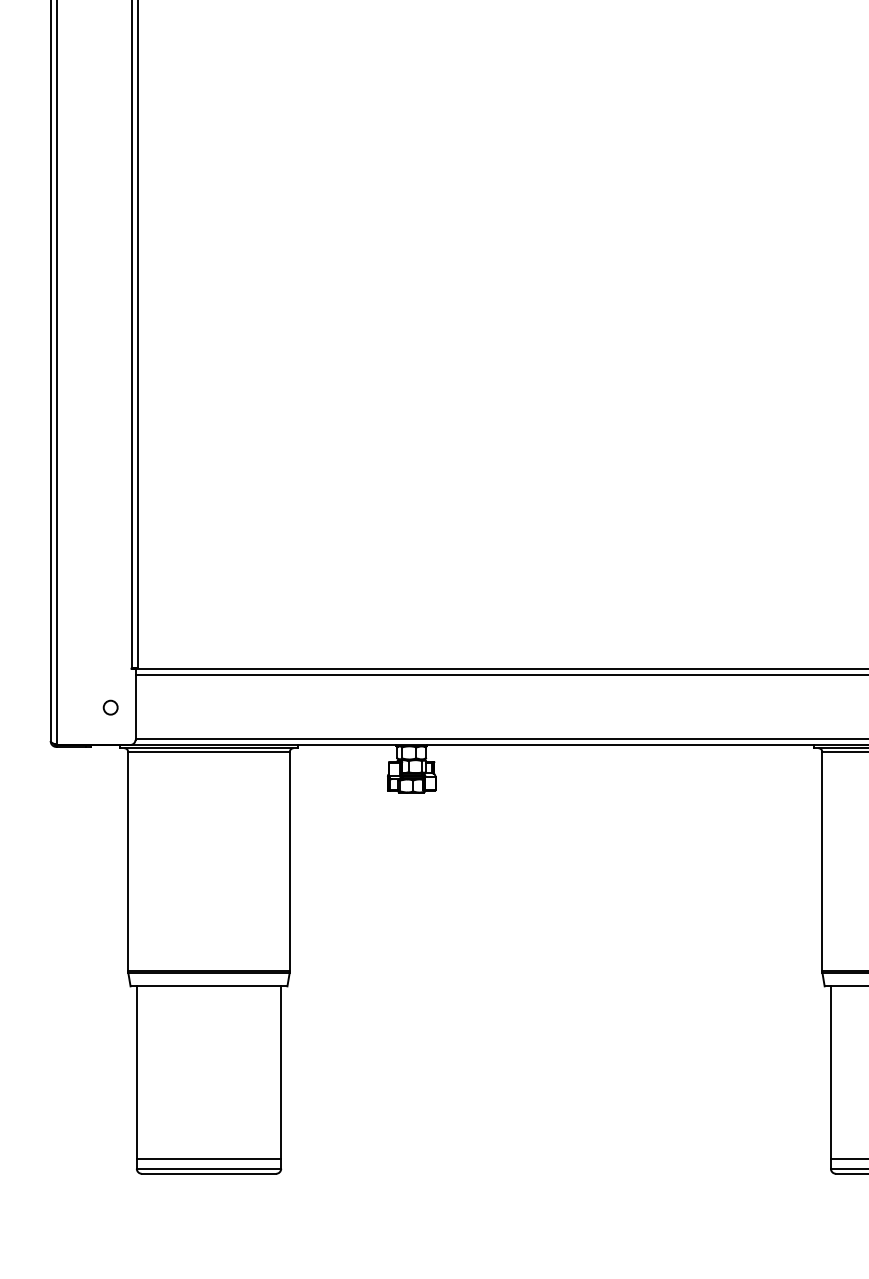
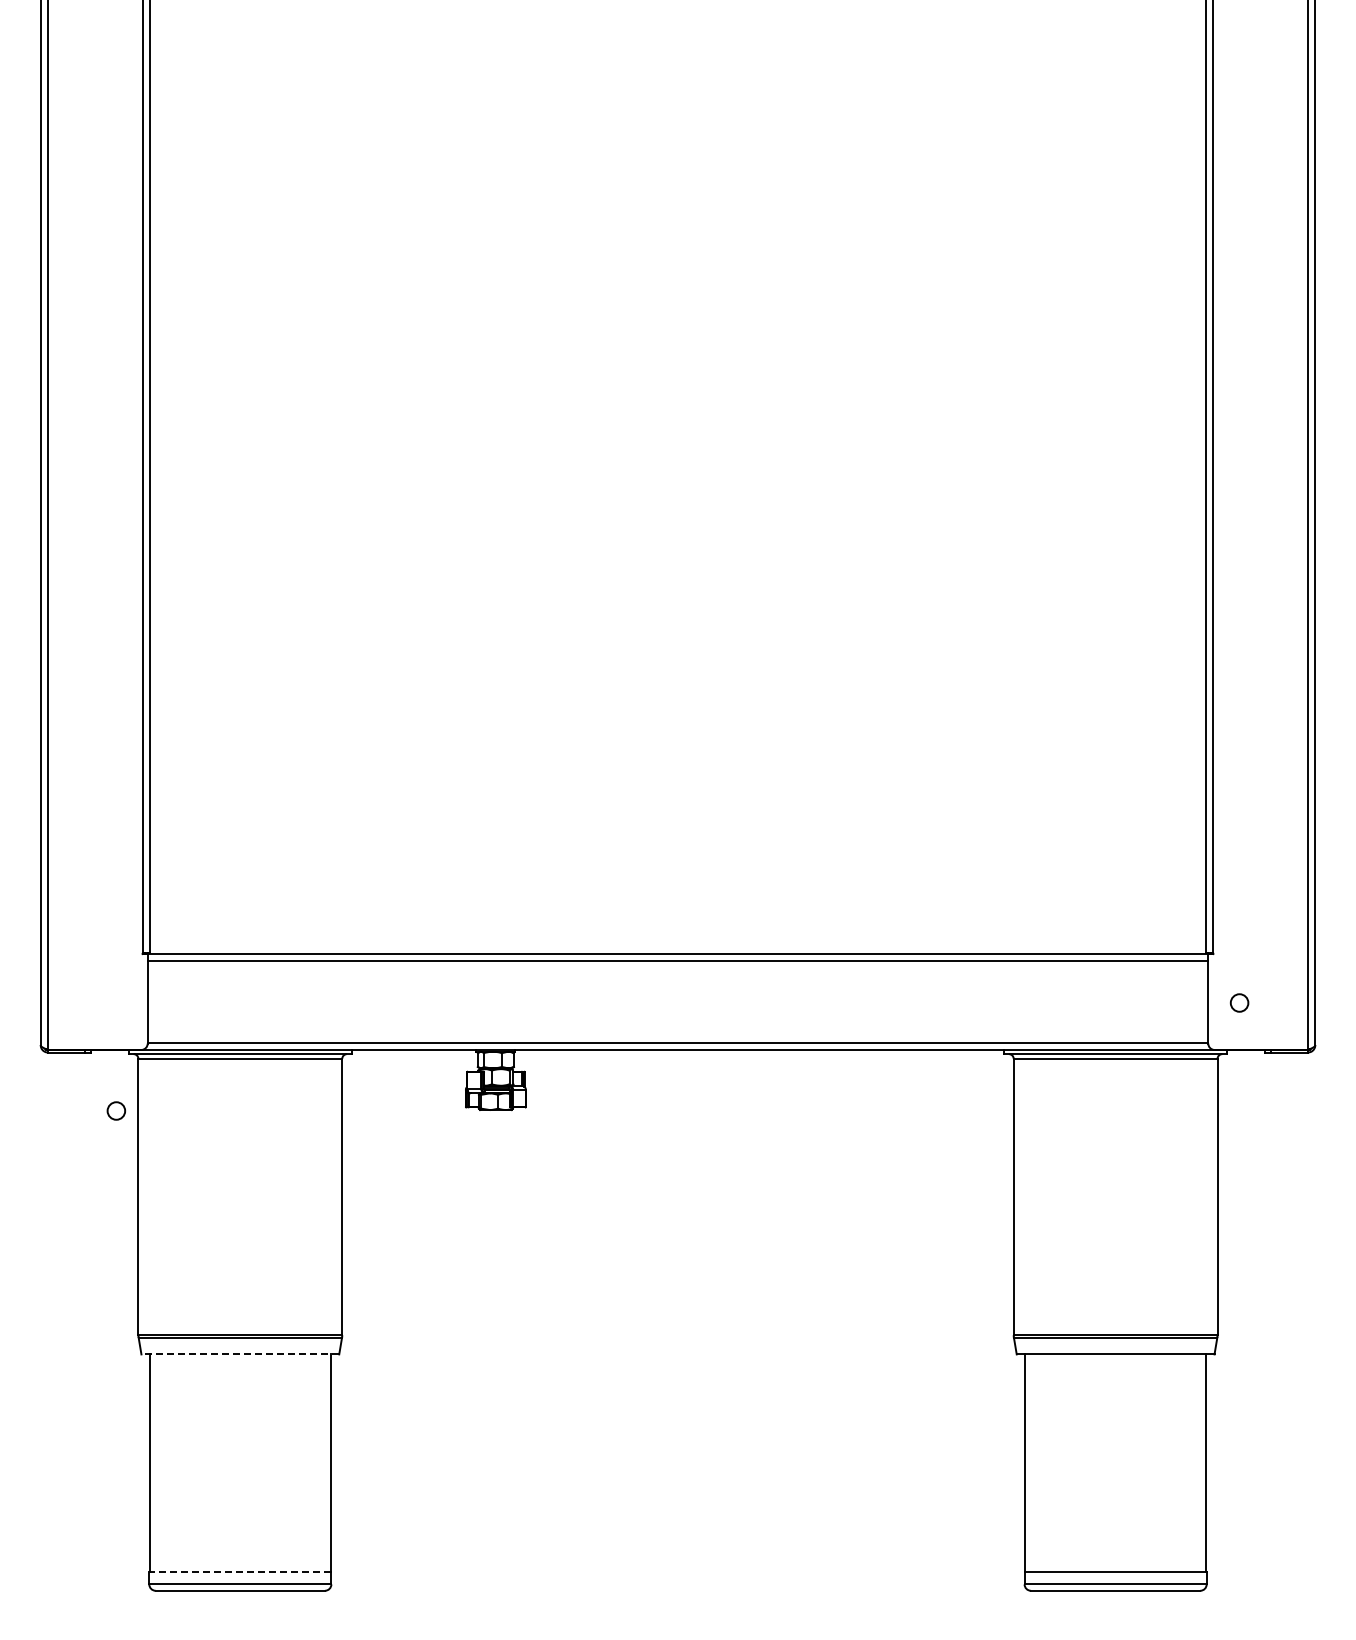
circle: (110, 707) -> (115, 1110), moved
line: (209, 986) -> (240, 1354), solid -> dashed
line: (208, 1158) -> (239, 1571), solid -> dashed

